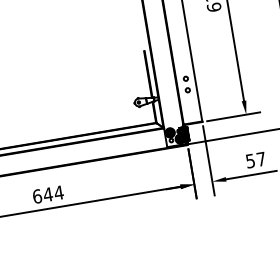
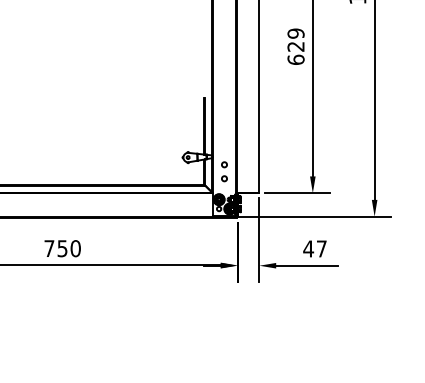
part: (186, 84) -> (224, 171), moved
text: (250, 160) -> (308, 248), 57 -> 47
text: (48, 194) -> (62, 248), 644 -> 750

